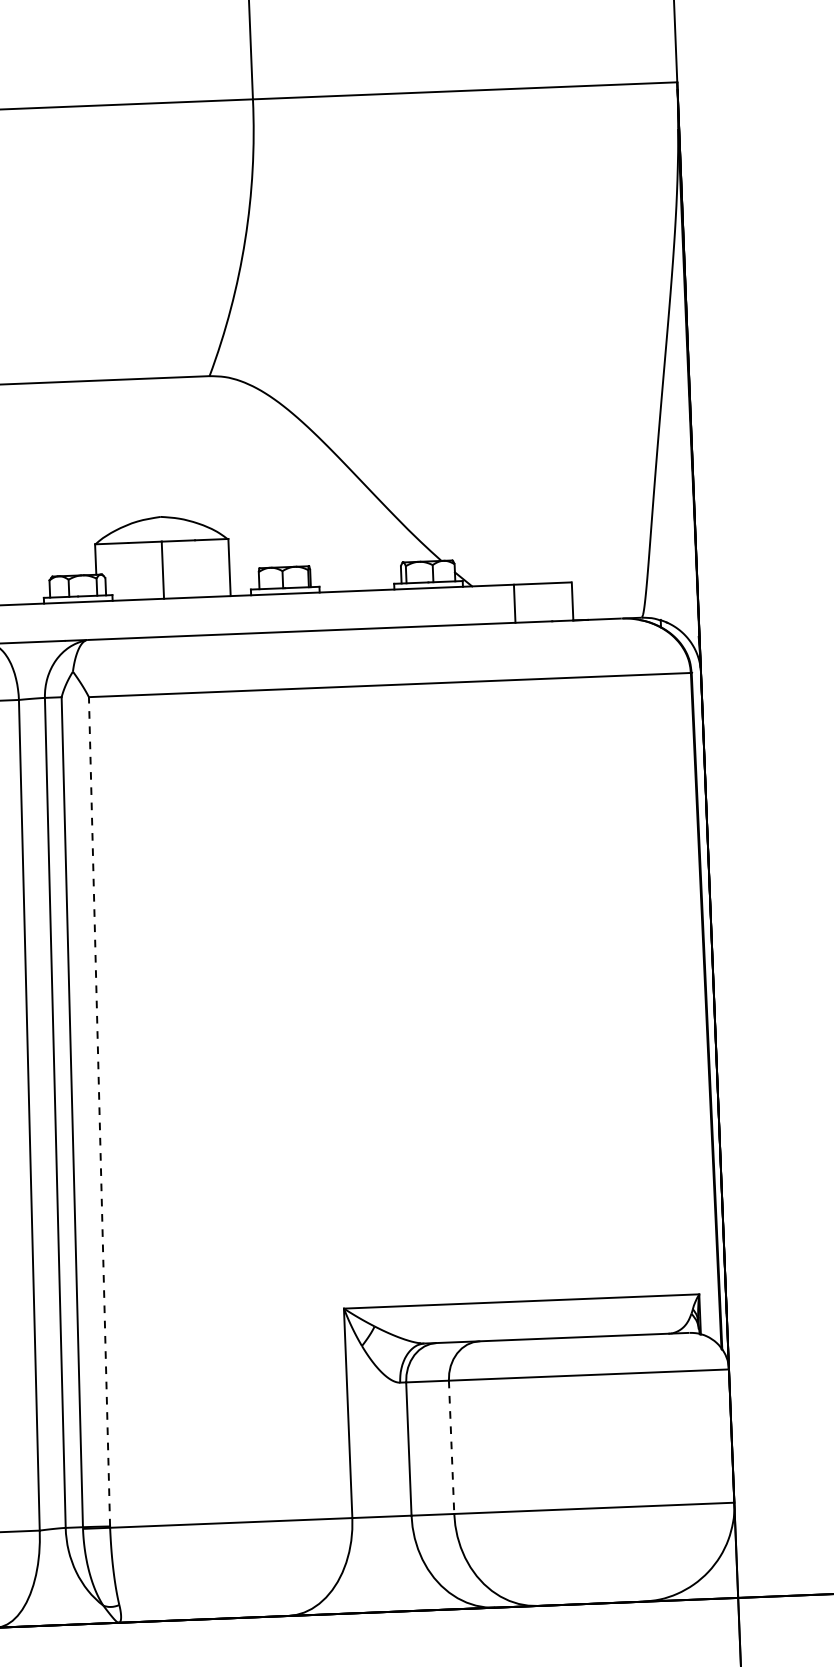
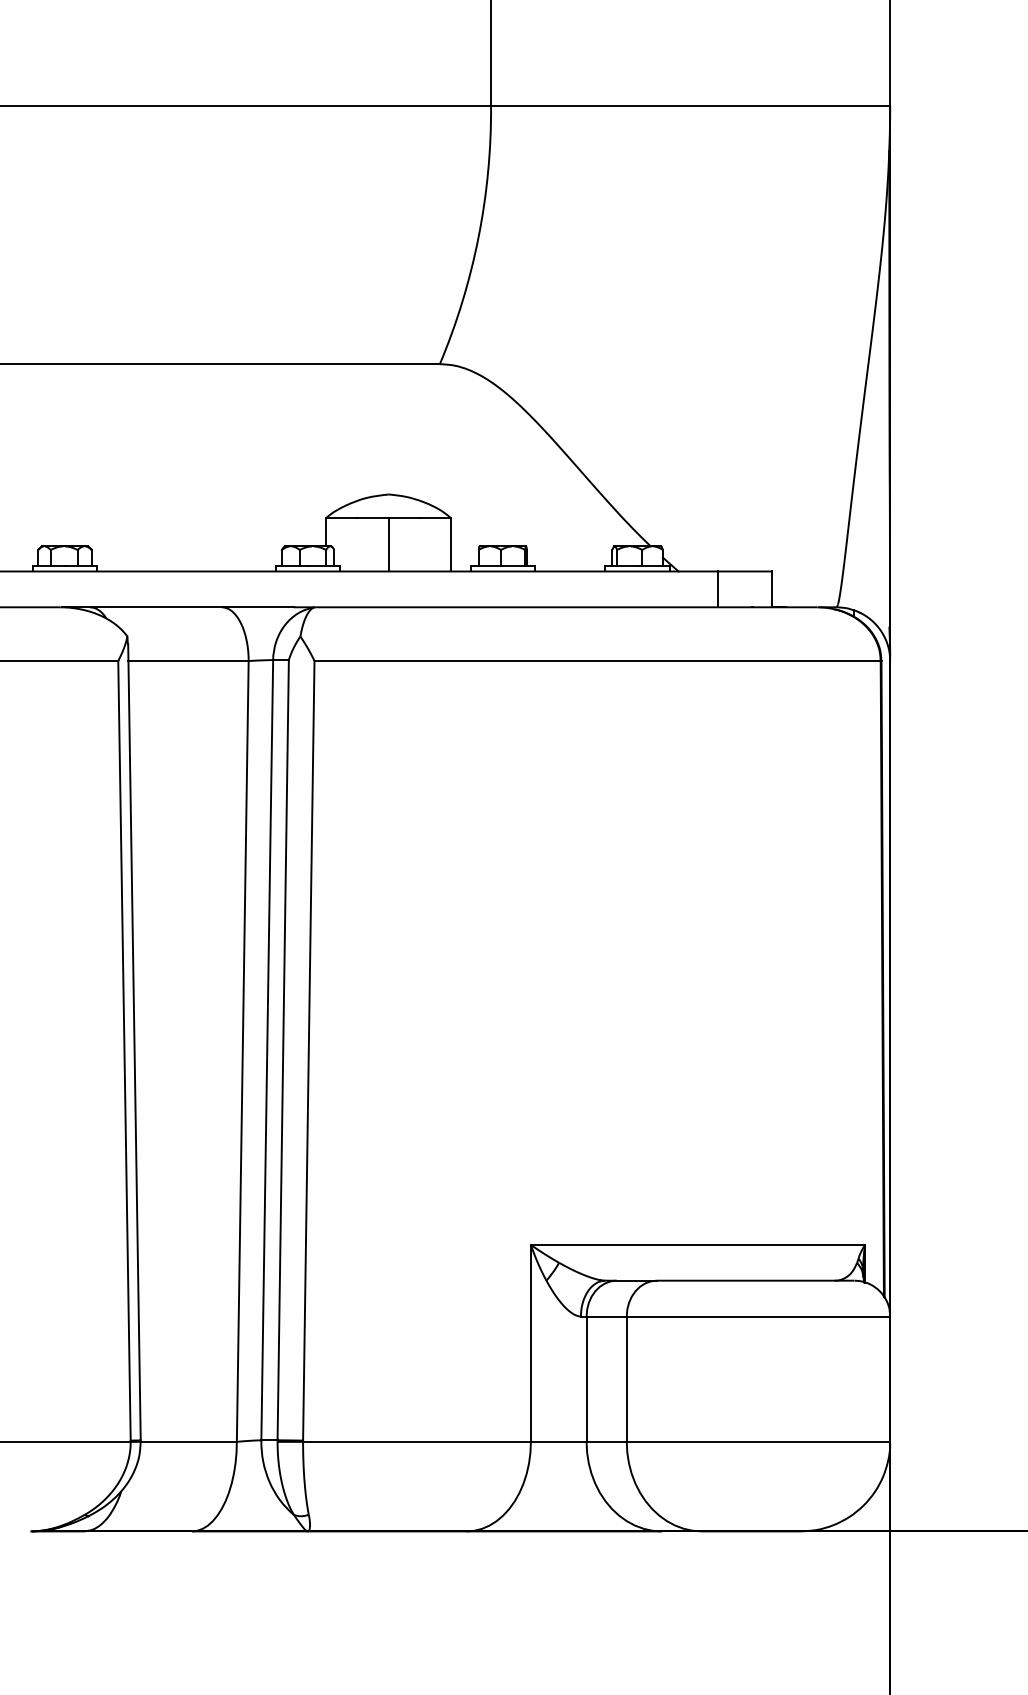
line: (99, 1111) -> (308, 1050), dashed -> solid
line: (451, 1447) -> (626, 1379), dashed -> solid

